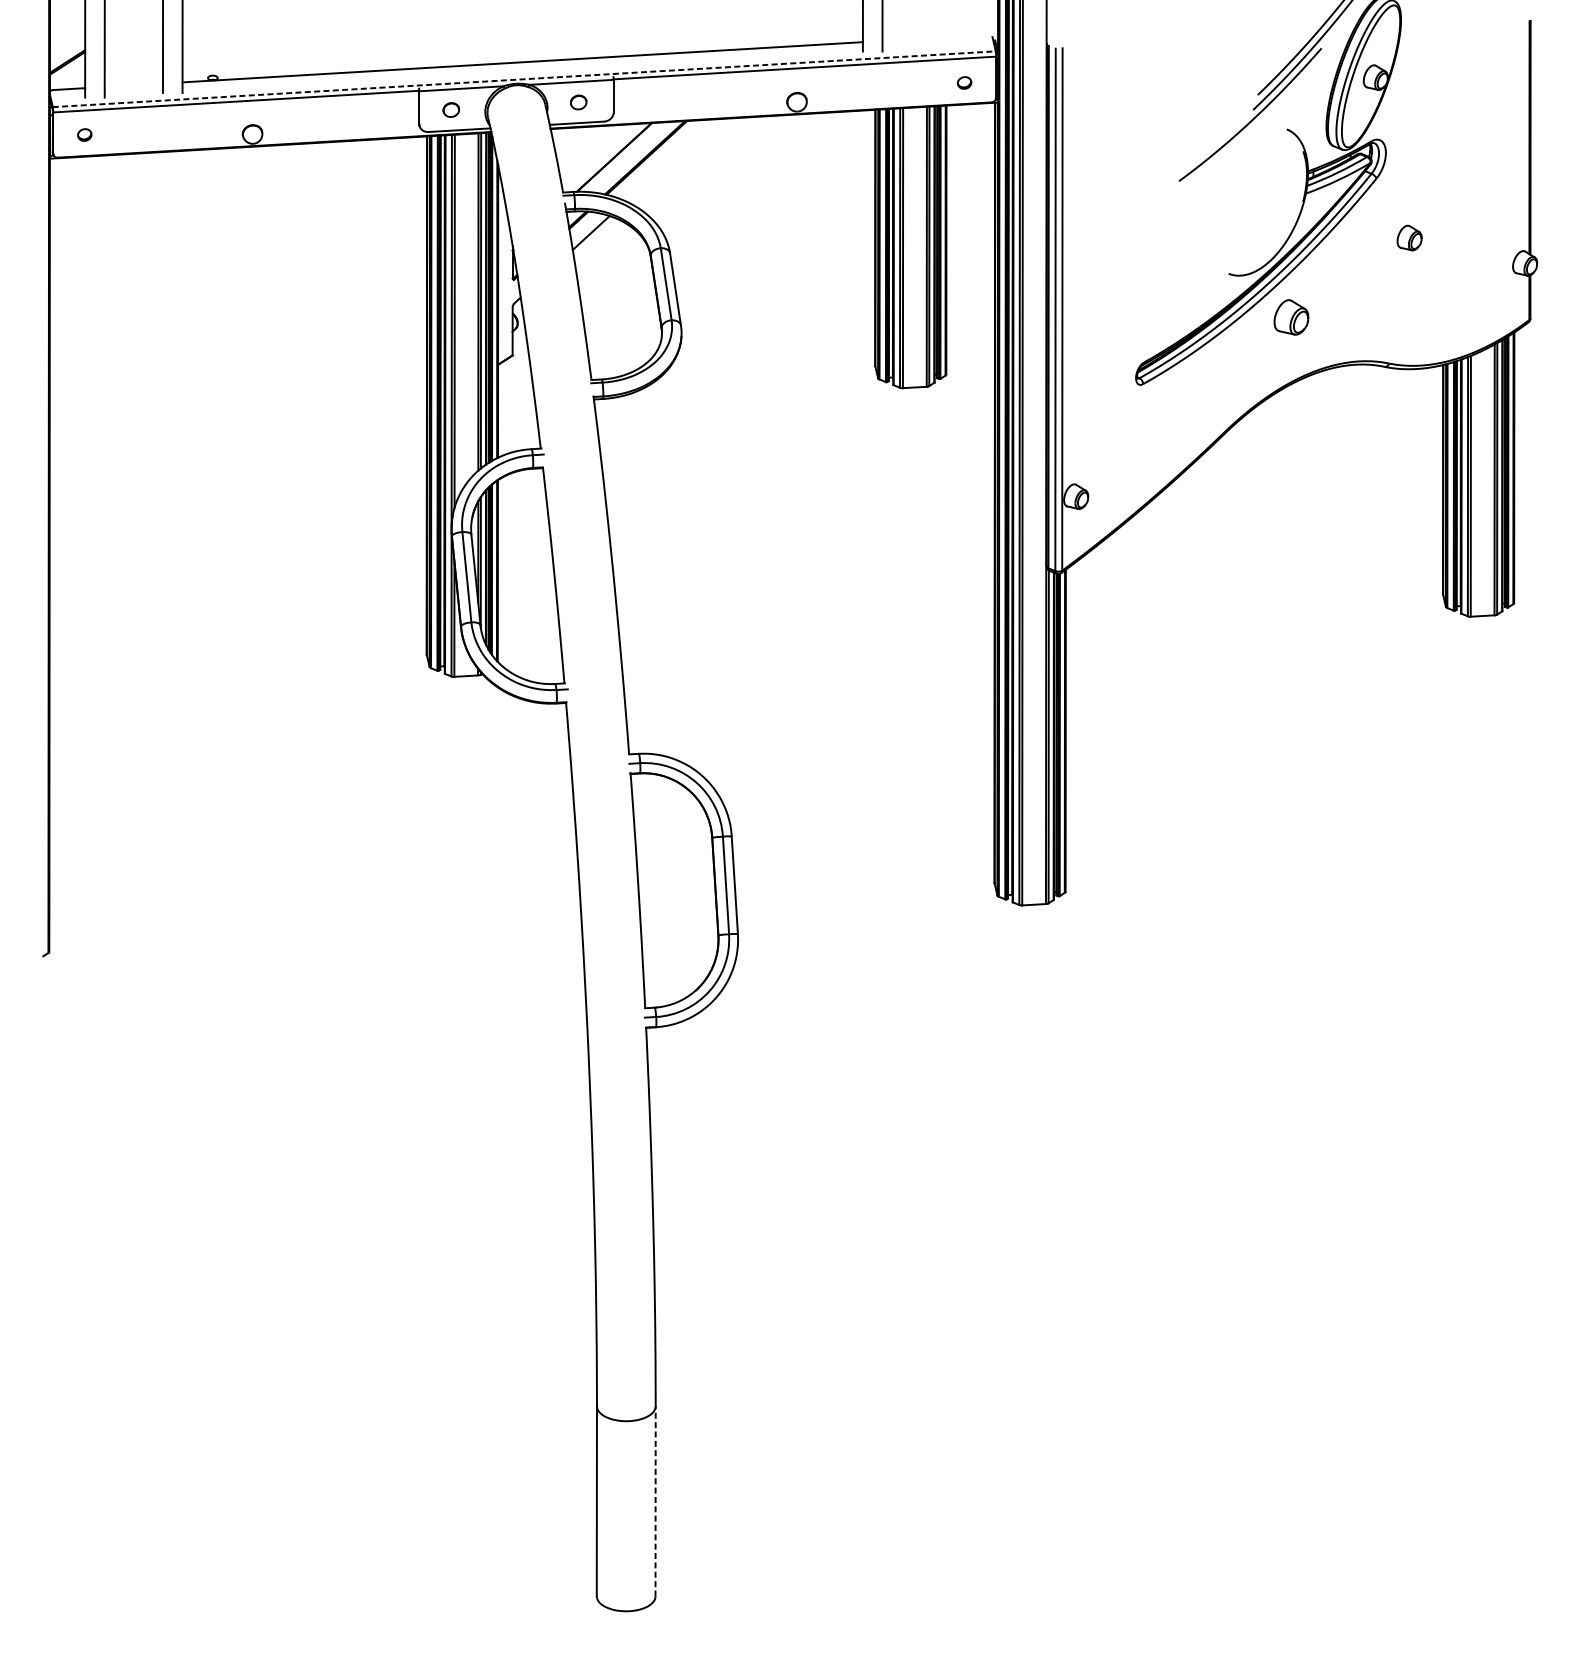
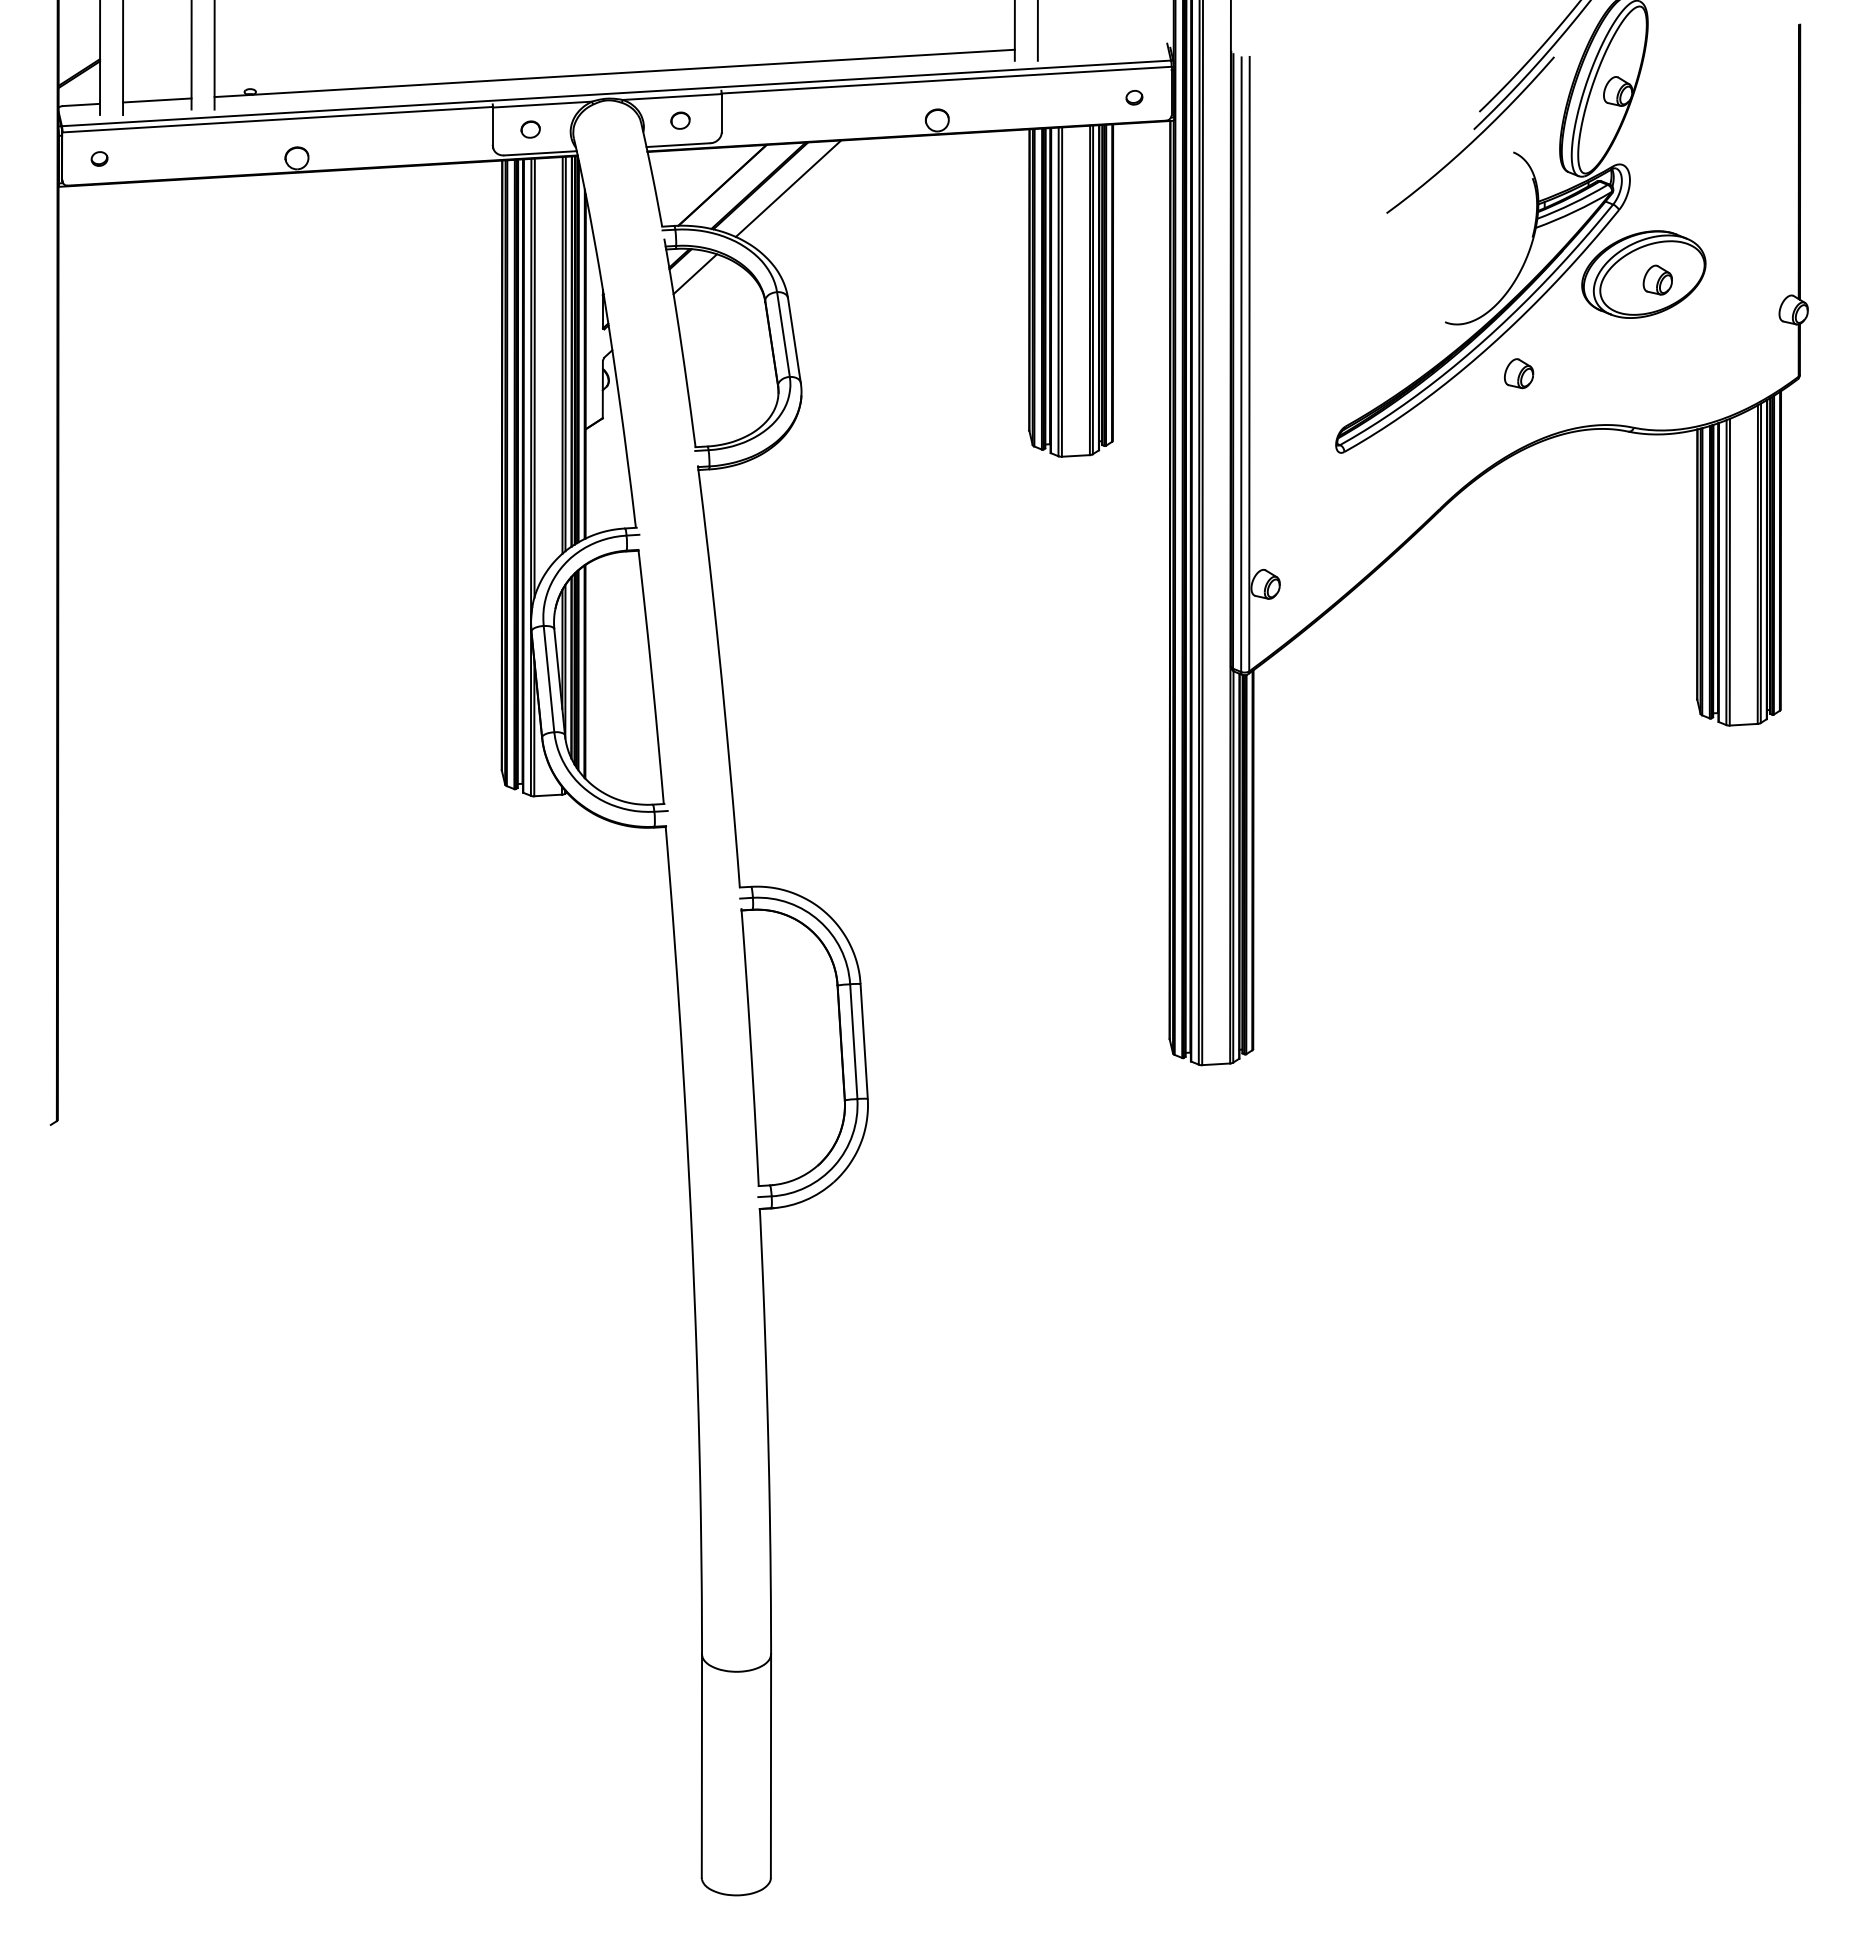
line: (524, 79) -> (616, 93), dashed -> solid
line: (134, 85) -> (157, 100), added
line: (670, 160) -> (788, 188), added
part: (1397, 233) -> (1643, 274), added
part: (1291, 317) -> (1519, 373), size x0.71
line: (655, 1501) -> (770, 1766), dashed -> solid

